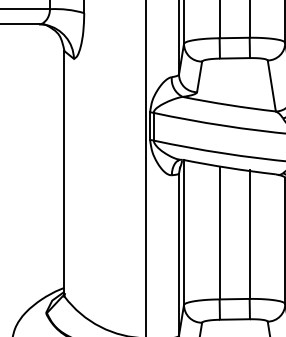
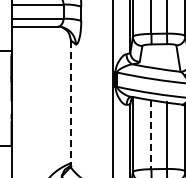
line: (65, 174) -> (71, 104), solid -> dashed
line: (219, 234) -> (151, 135), solid -> dashed

